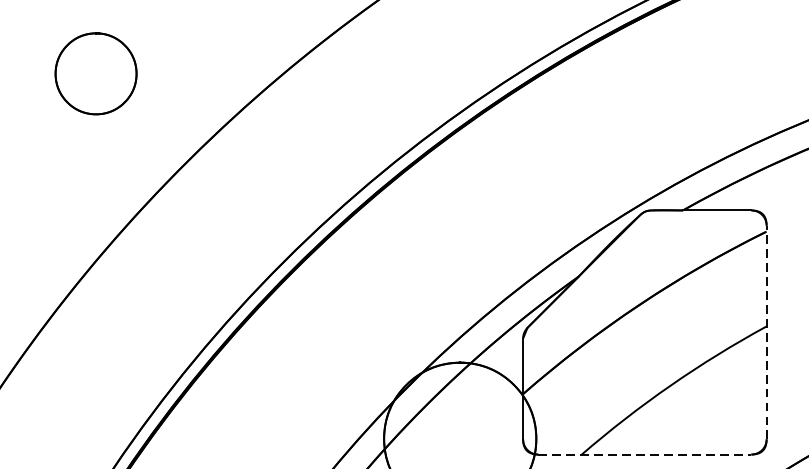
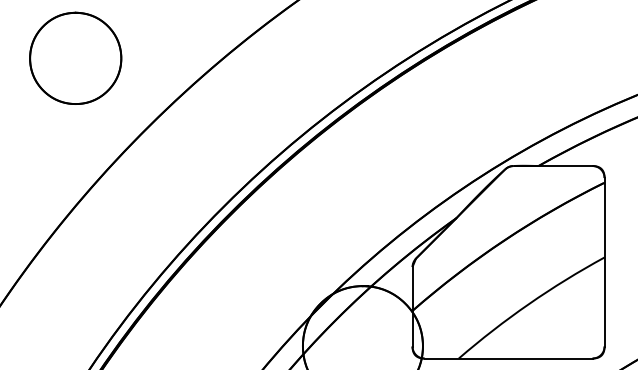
part: (95, 72) -> (75, 57), size x1.43
line: (766, 331) -> (604, 261), dashed -> solid
line: (646, 454) -> (509, 358), dashed -> solid

